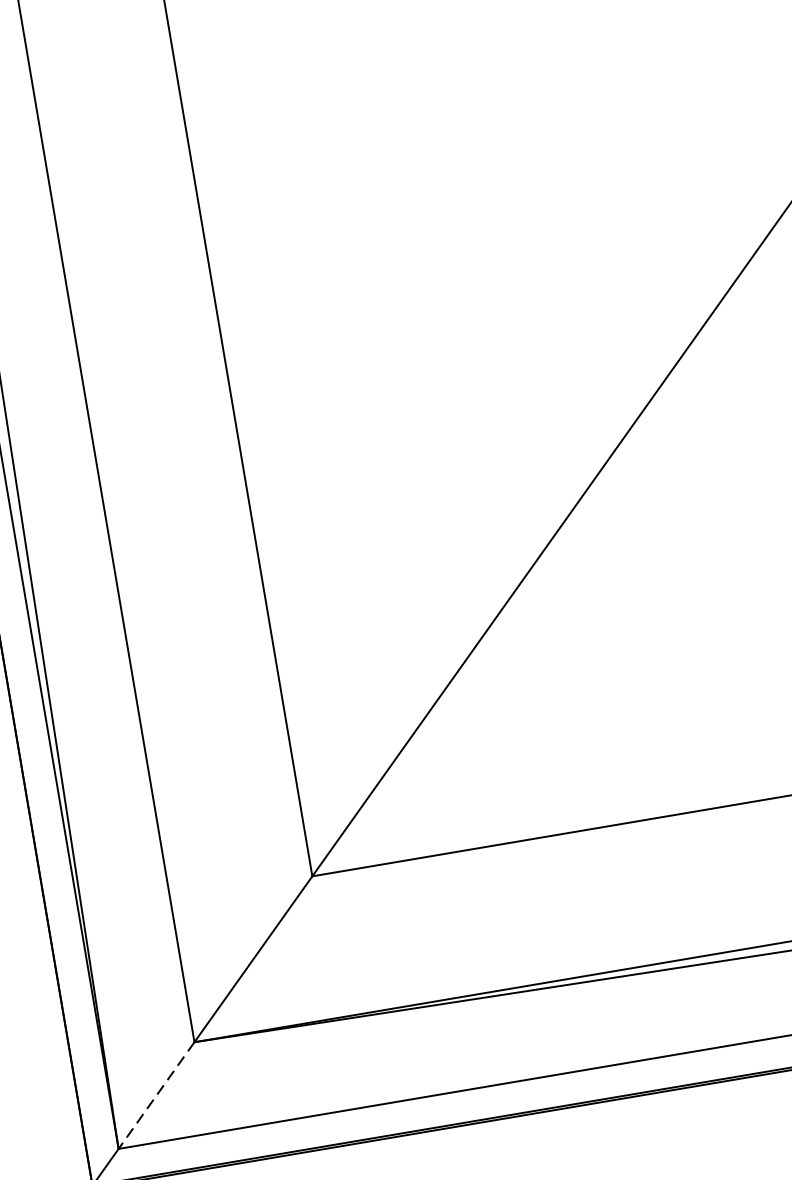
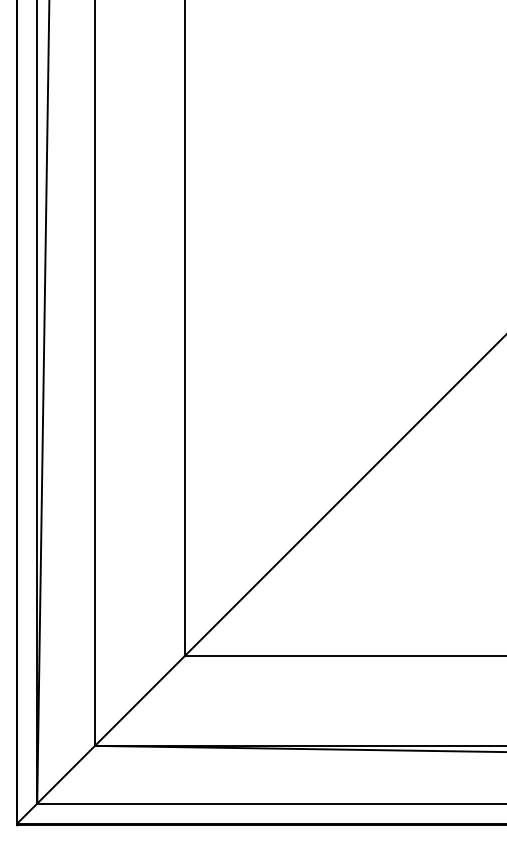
line: (157, 1095) -> (66, 774), dashed -> solid

